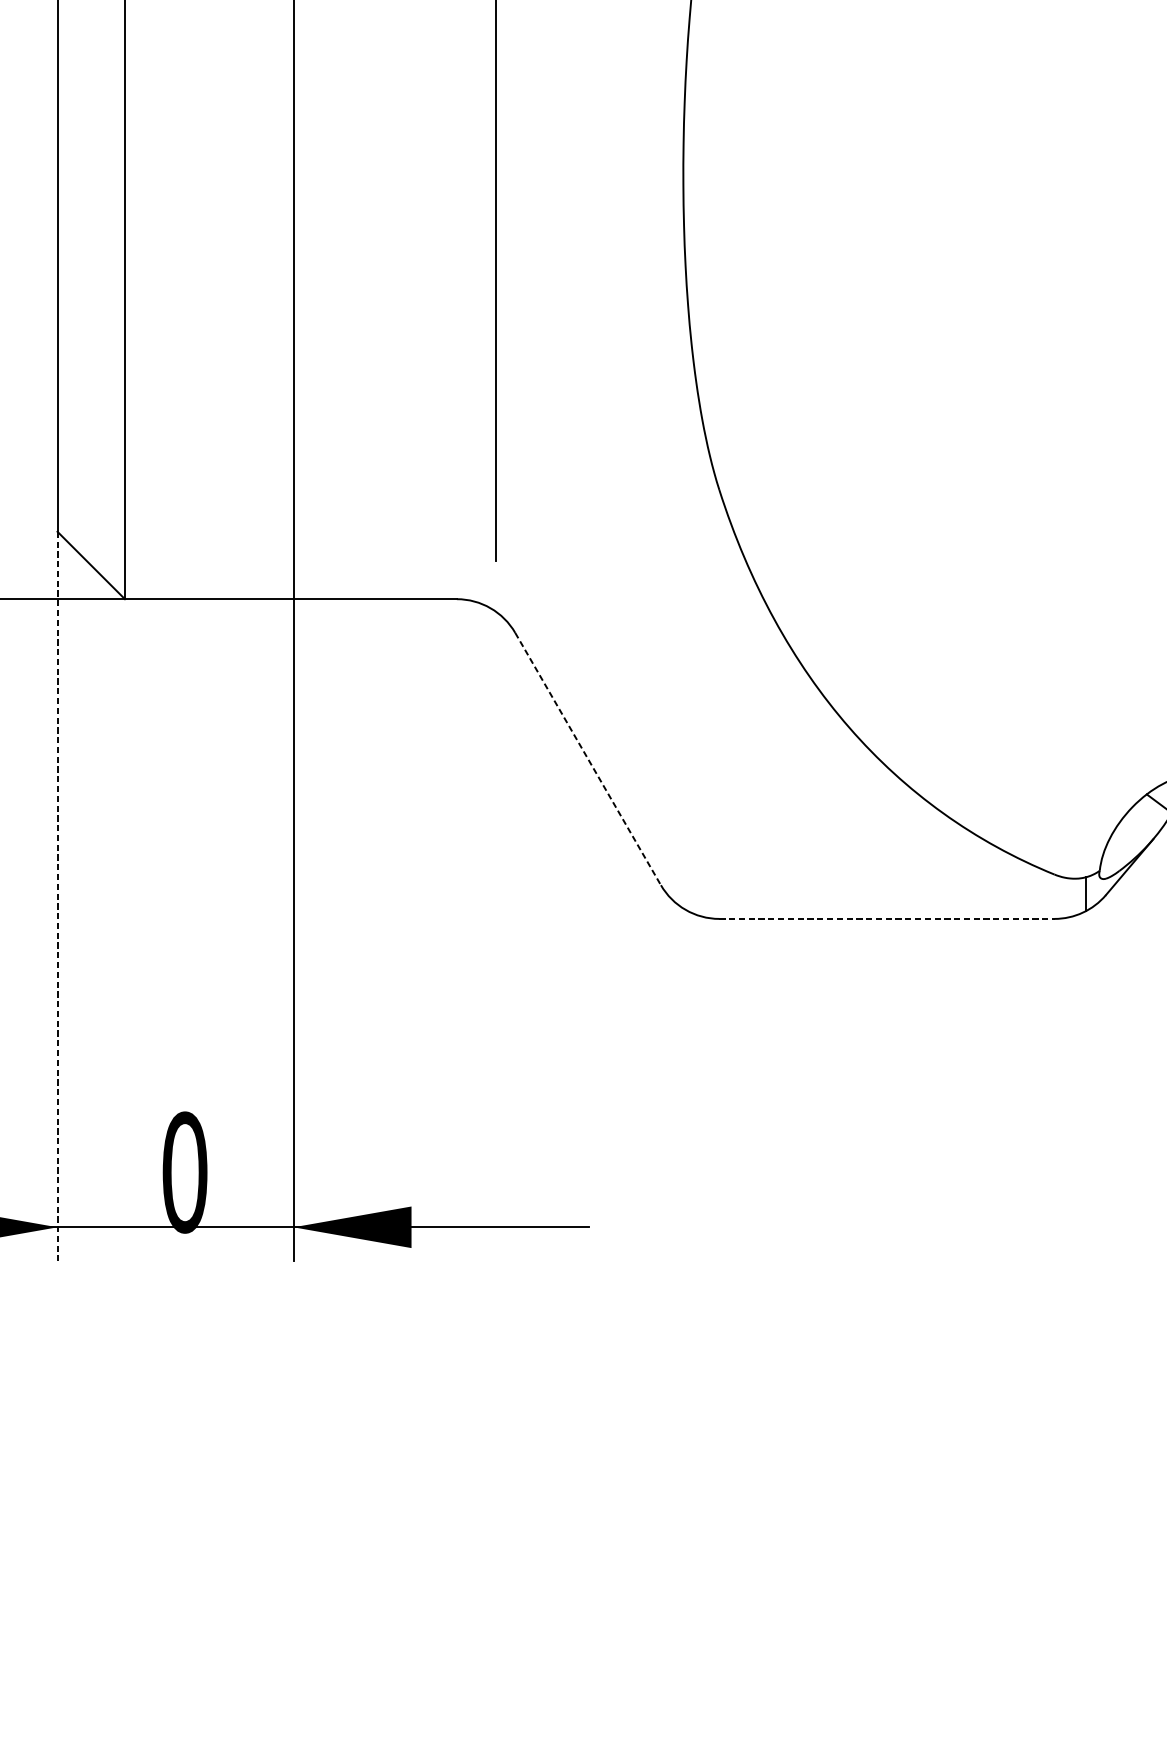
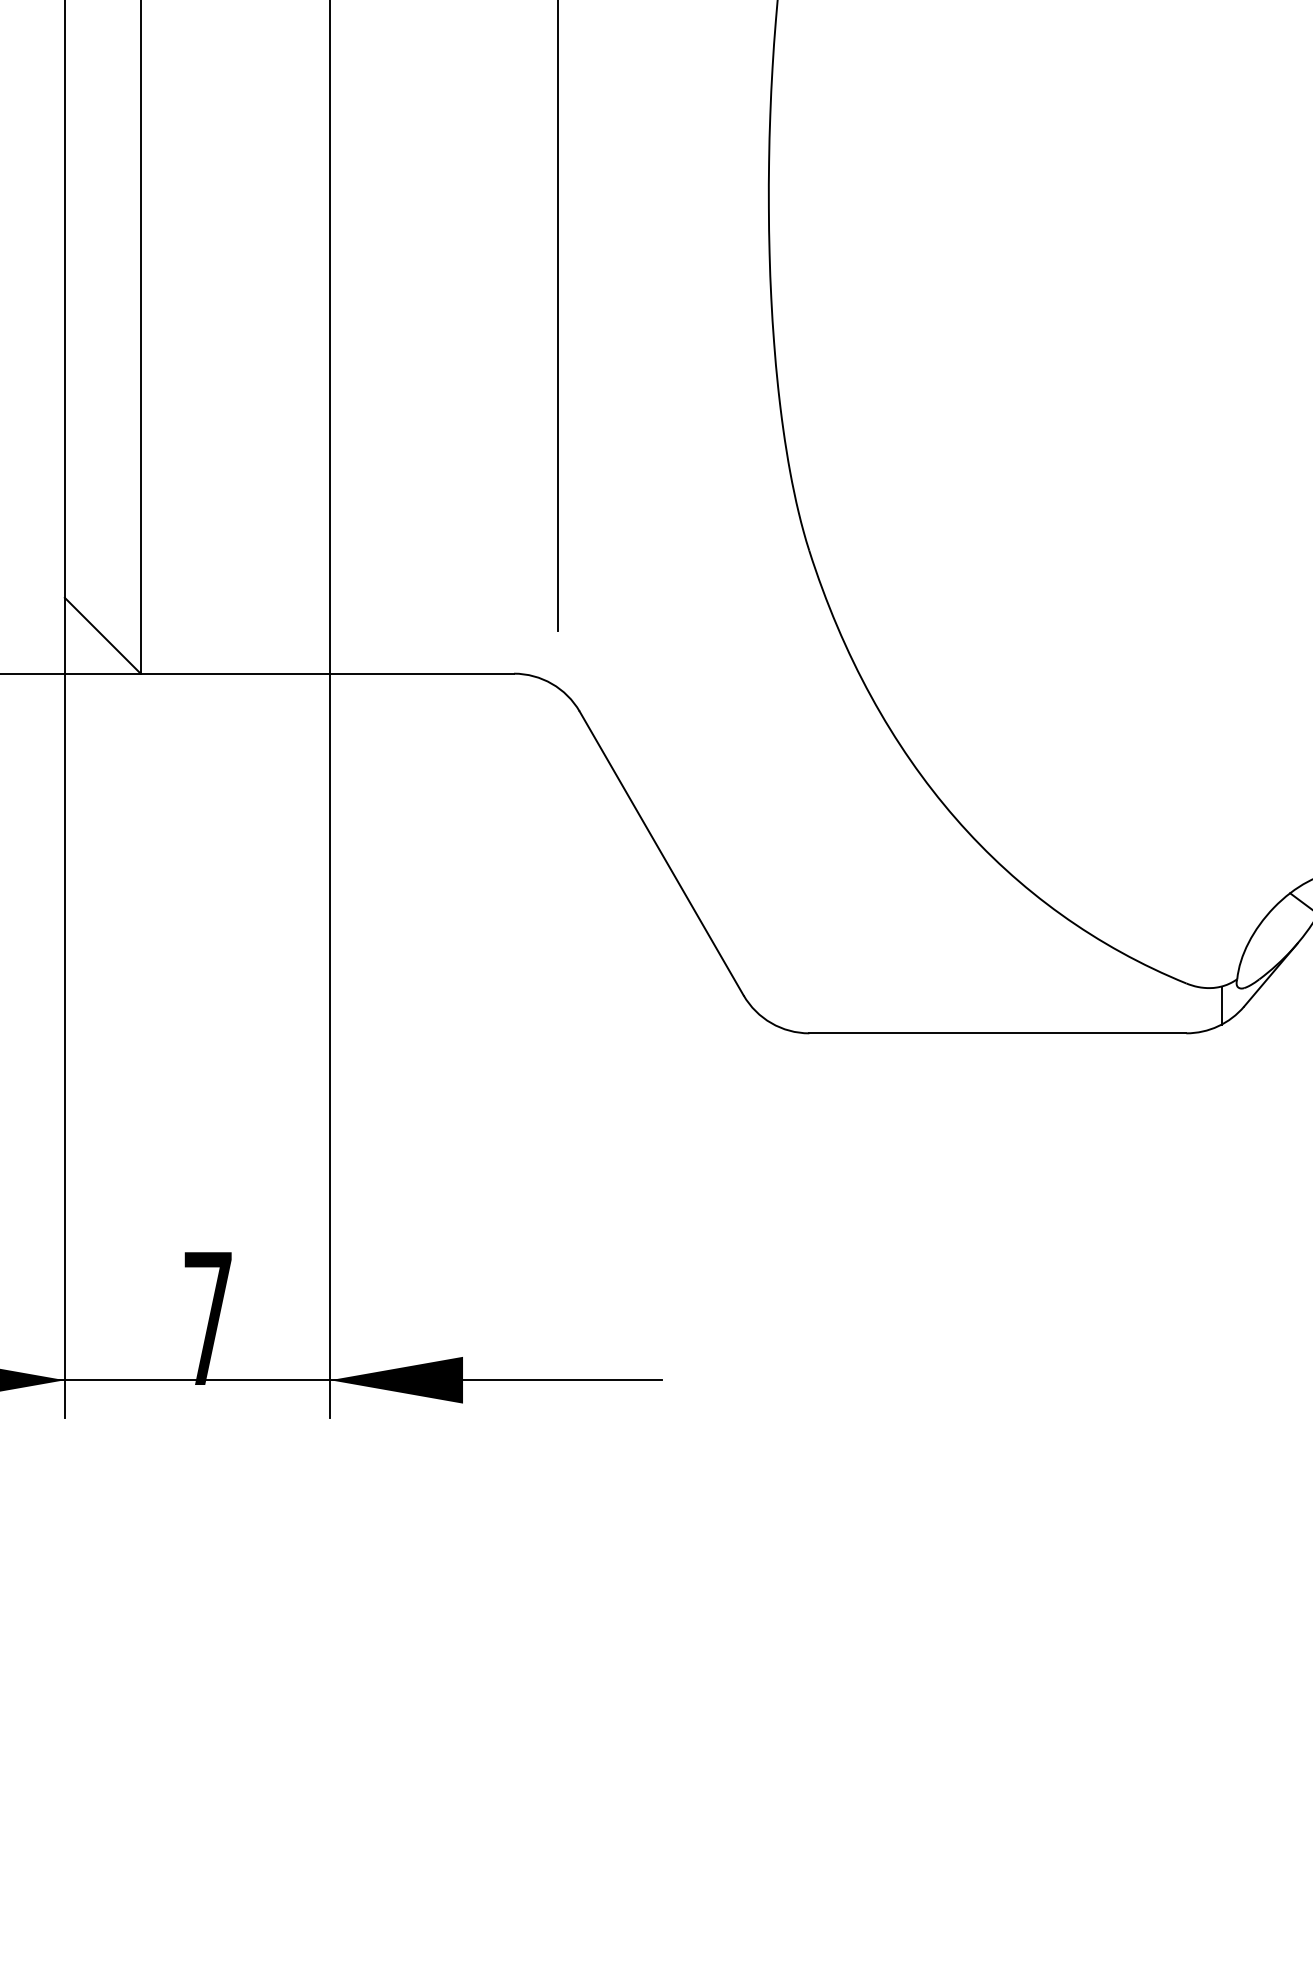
line: (587, 759) -> (661, 853), dashed -> solid
line: (57, 896) -> (64, 1008), dashed -> solid
line: (886, 919) -> (997, 1033), dashed -> solid
text: (185, 1172) -> (208, 1318), 0 -> 7

